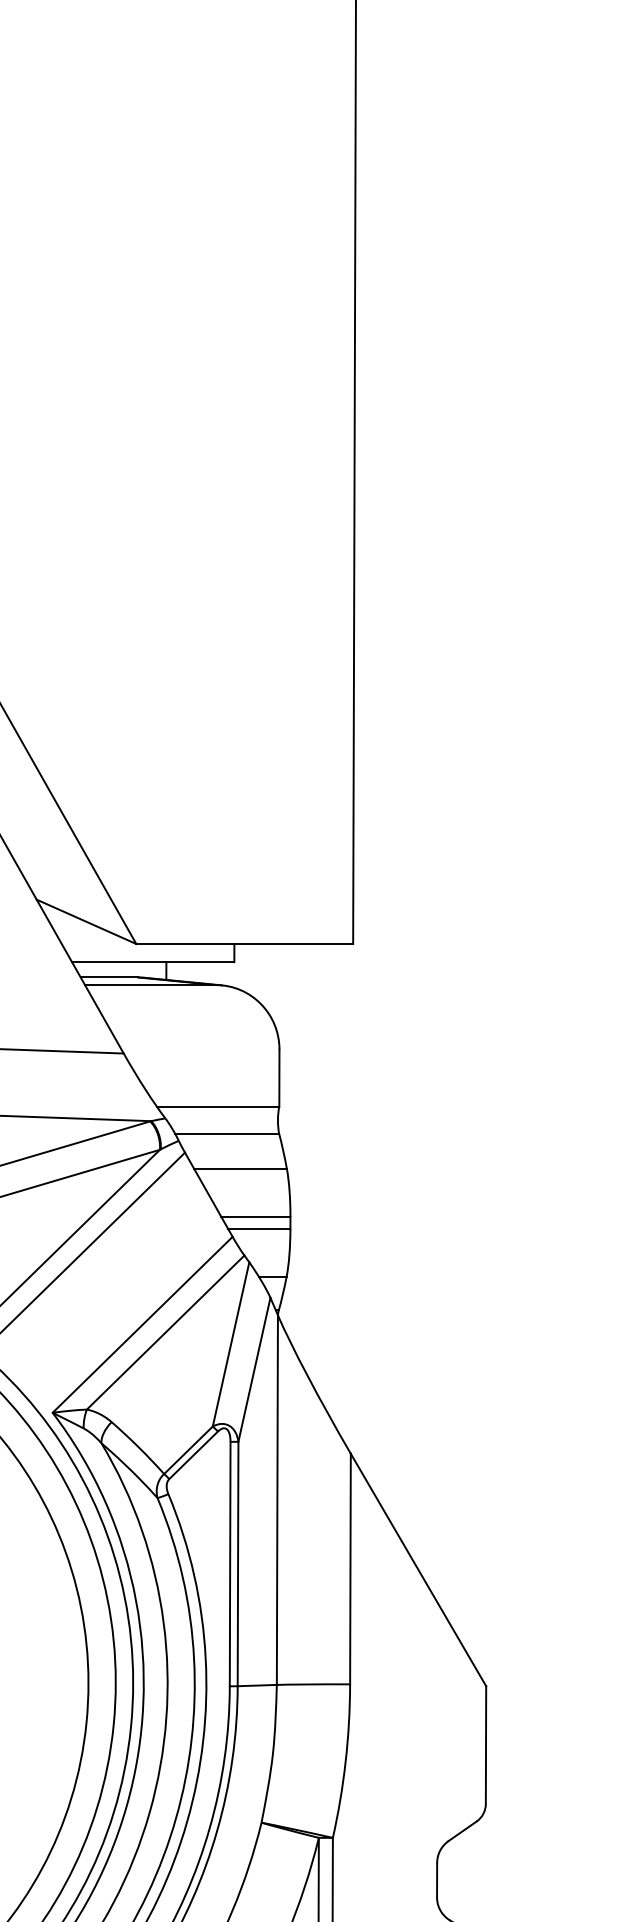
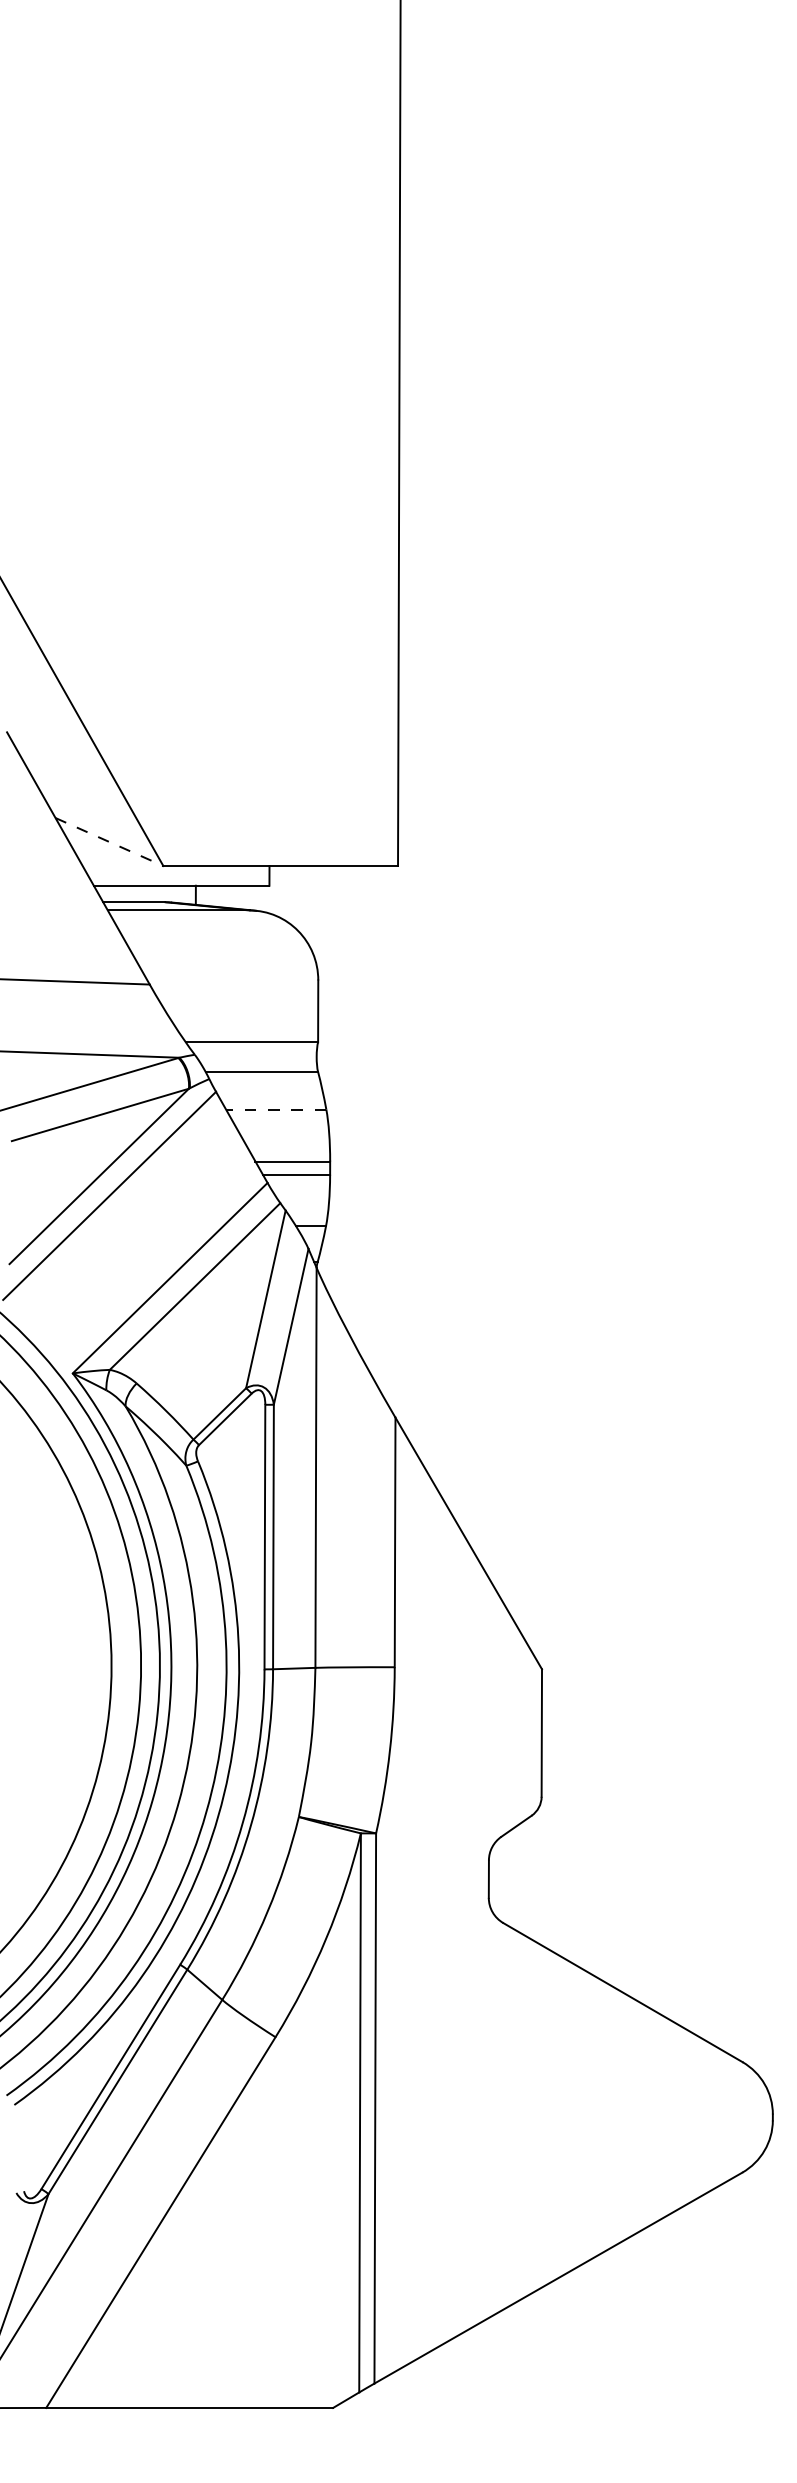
line: (86, 922) -> (109, 842), solid -> dashed
line: (239, 1168) -> (275, 1109), solid -> dashed

